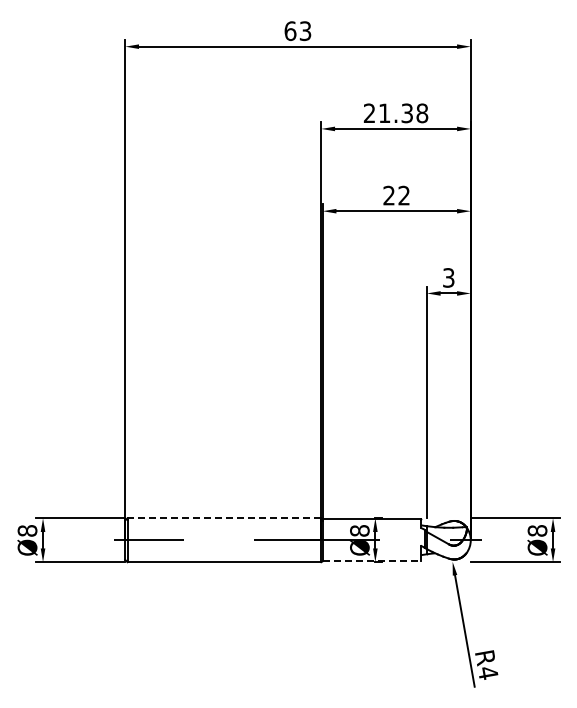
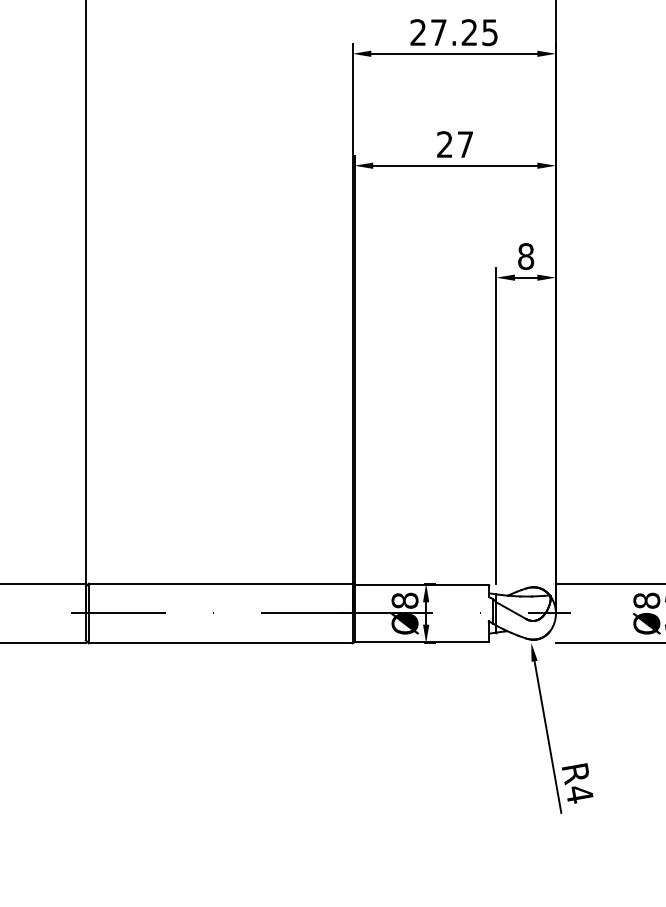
text: (403, 113) -> (464, 32), 21.38 -> 27.25
text: (403, 195) -> (464, 144), 22 -> 27
text: (448, 277) -> (525, 255), 3 -> 8
line: (224, 518) -> (220, 583), dashed -> solid
line: (372, 561) -> (422, 642), dashed -> solid

